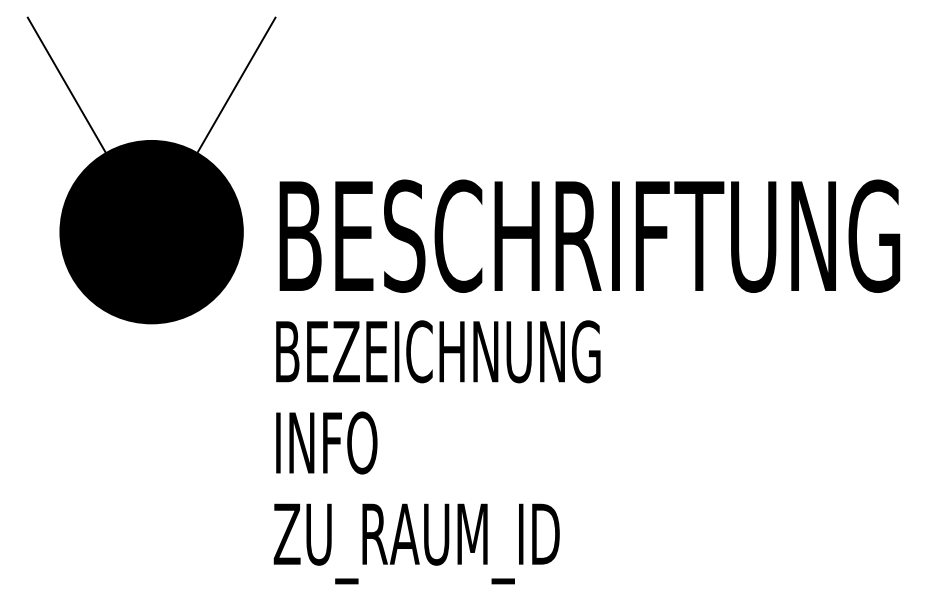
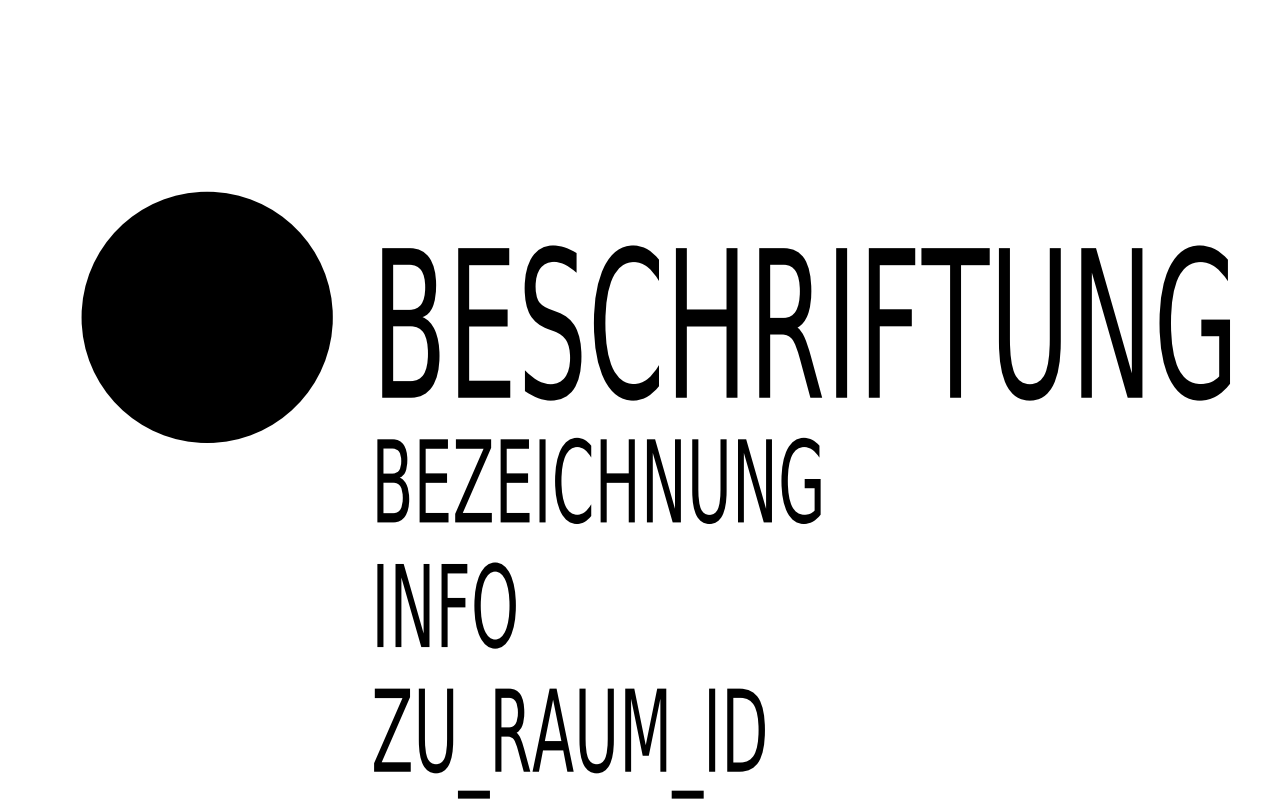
line: (66, 85) -> (90, 116), removed
line: (236, 85) -> (323, 116), removed

